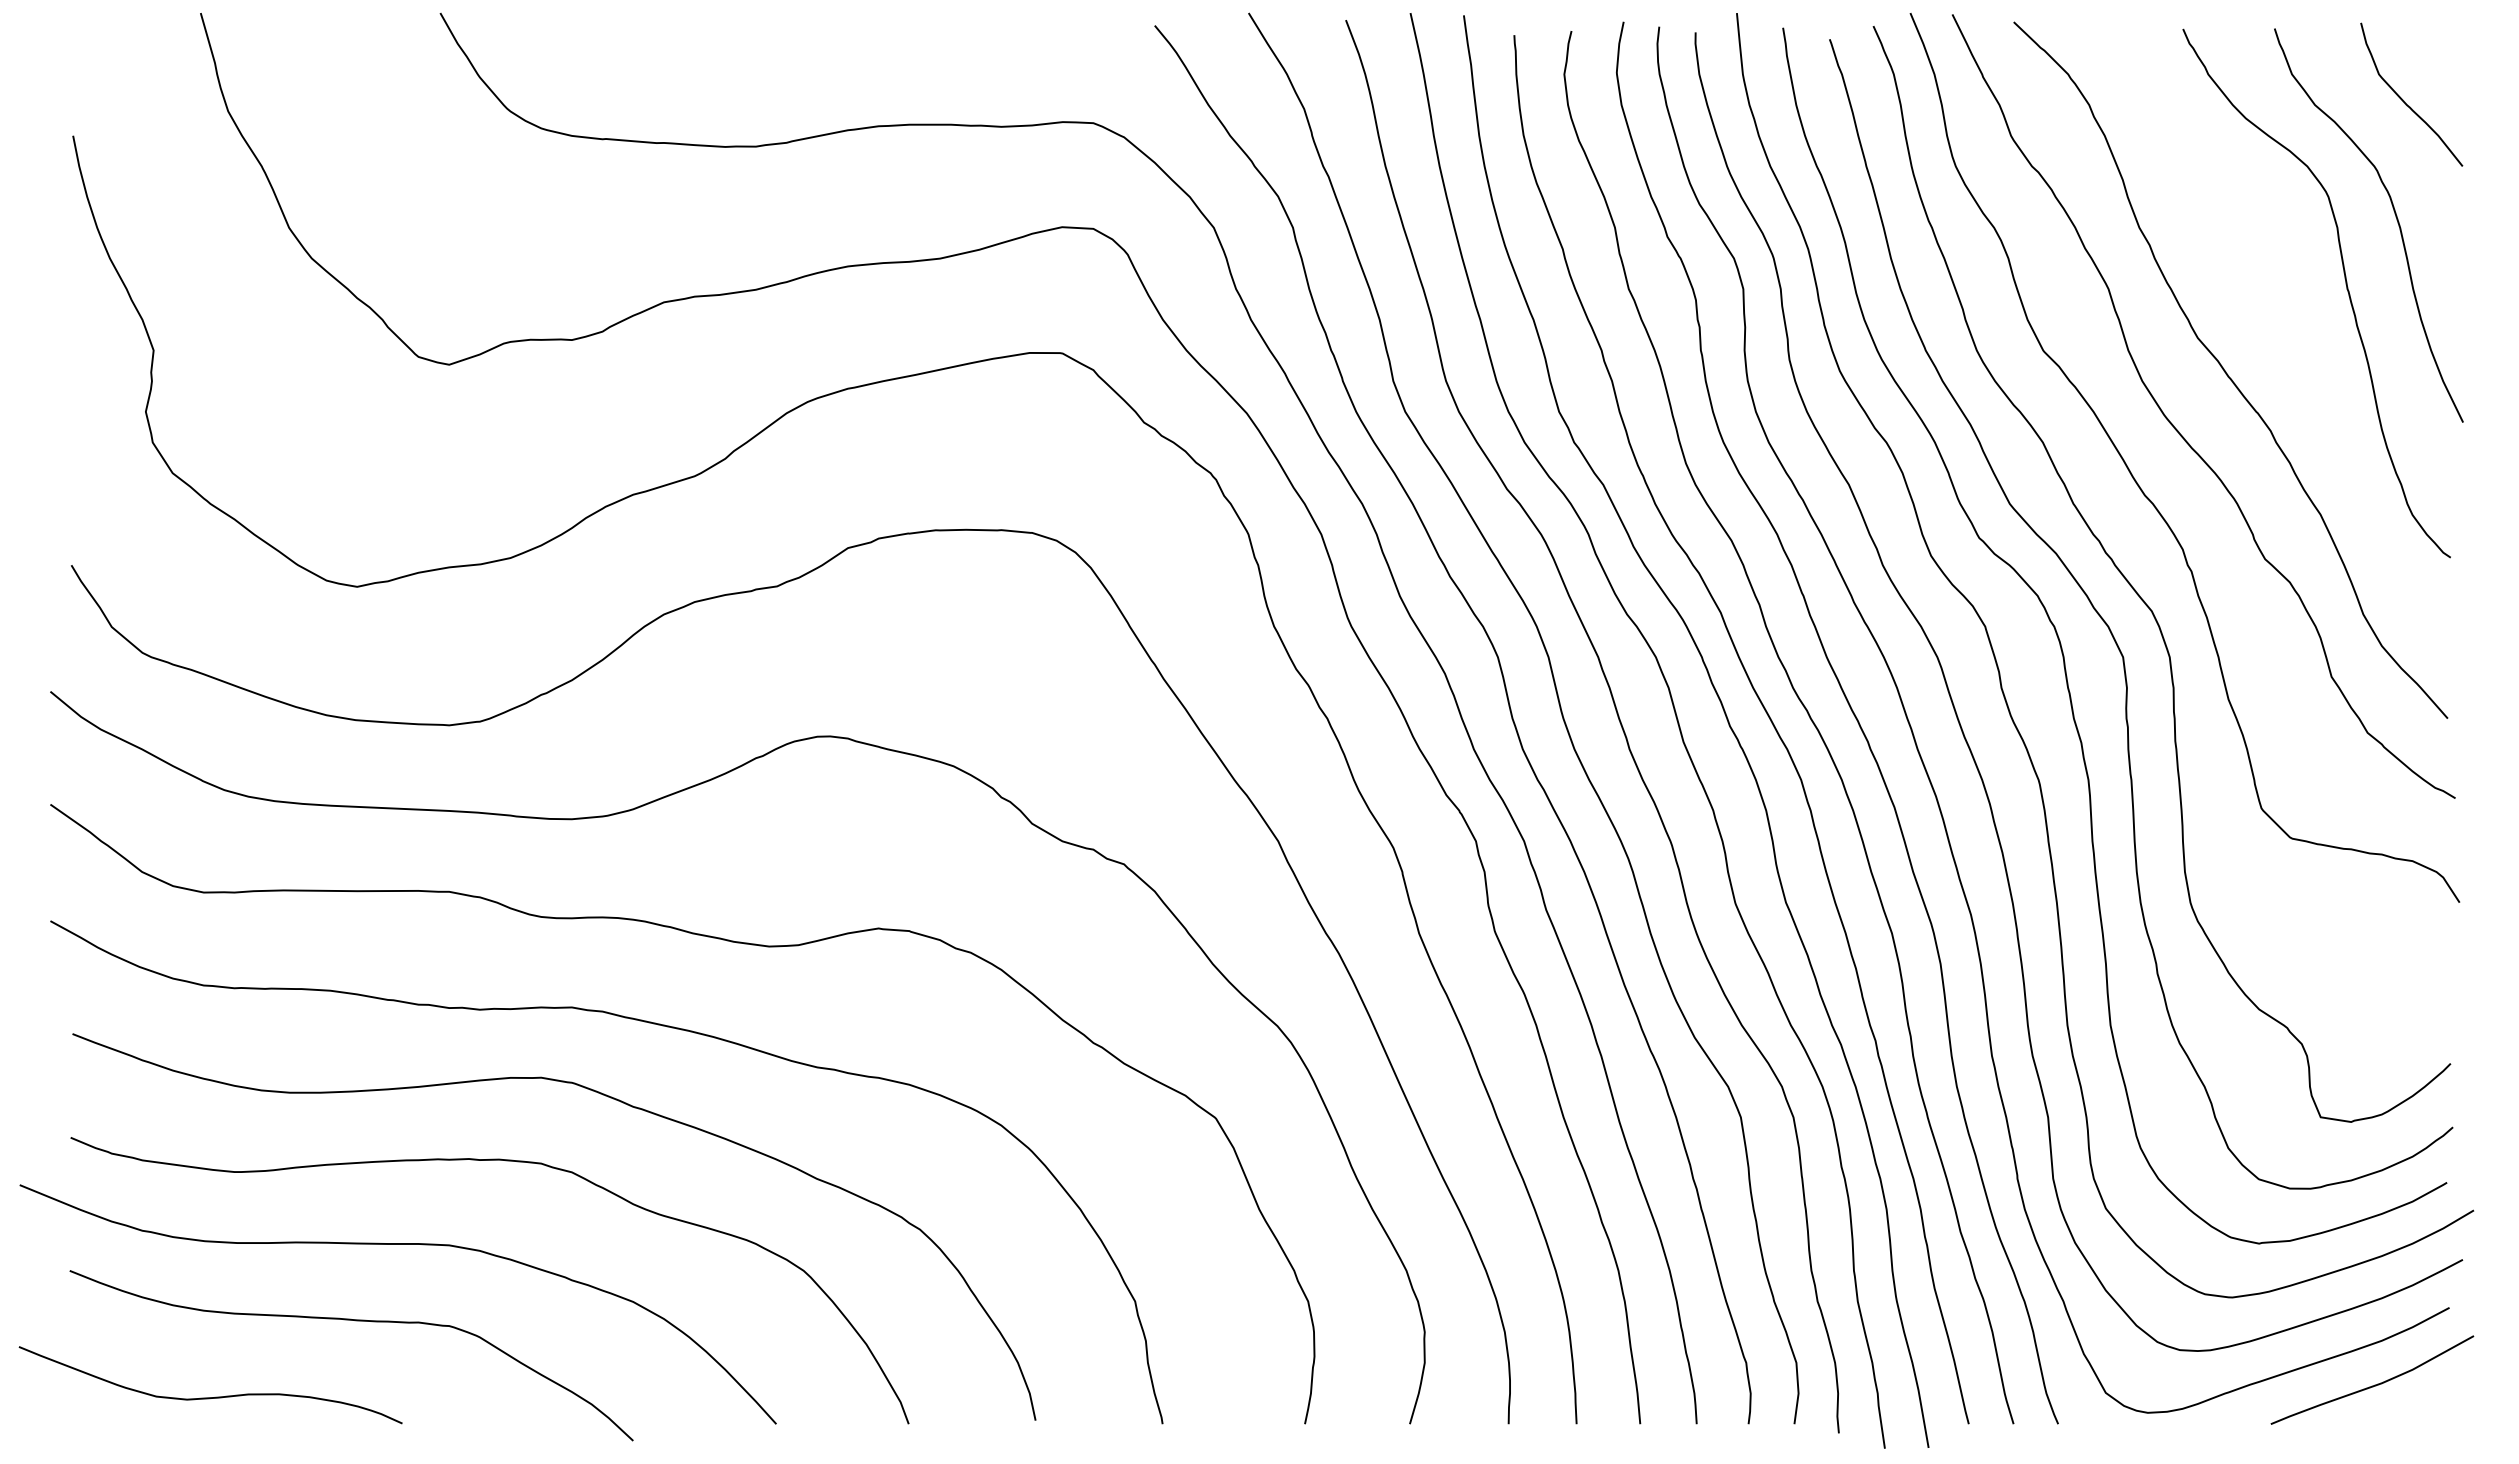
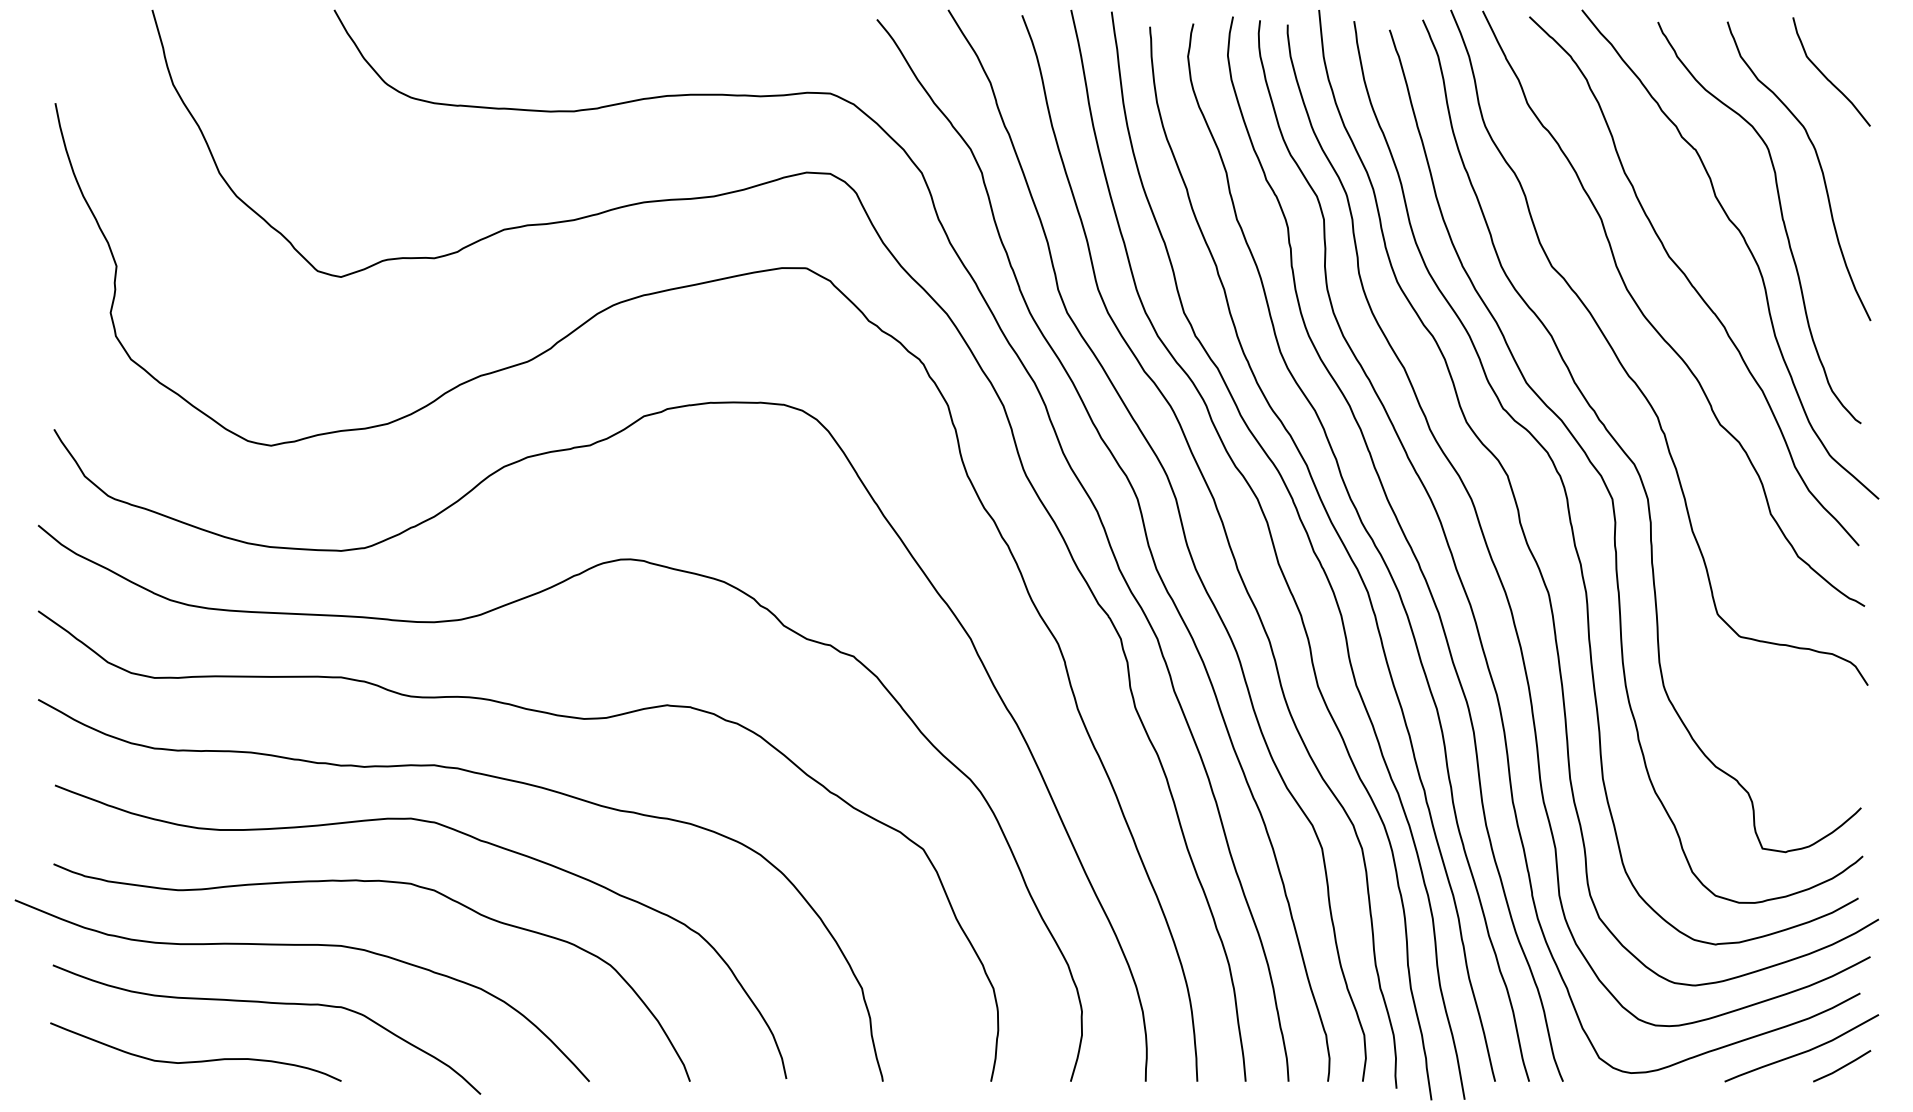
curve: (2299, 324) -> (1746, 246), added
curve: (214, 1396) -> (198, 1060), moved
line: (2426, 1404) -> (1842, 1066), added

